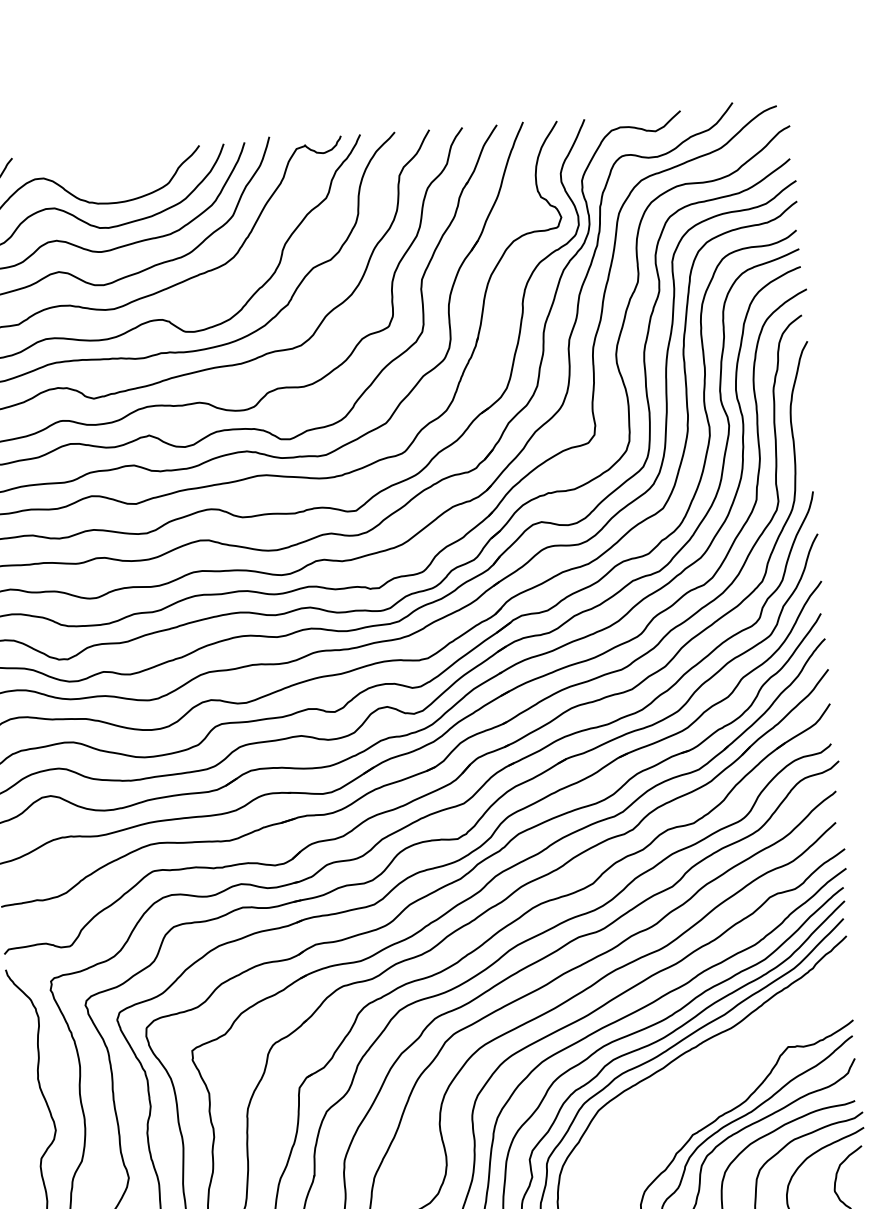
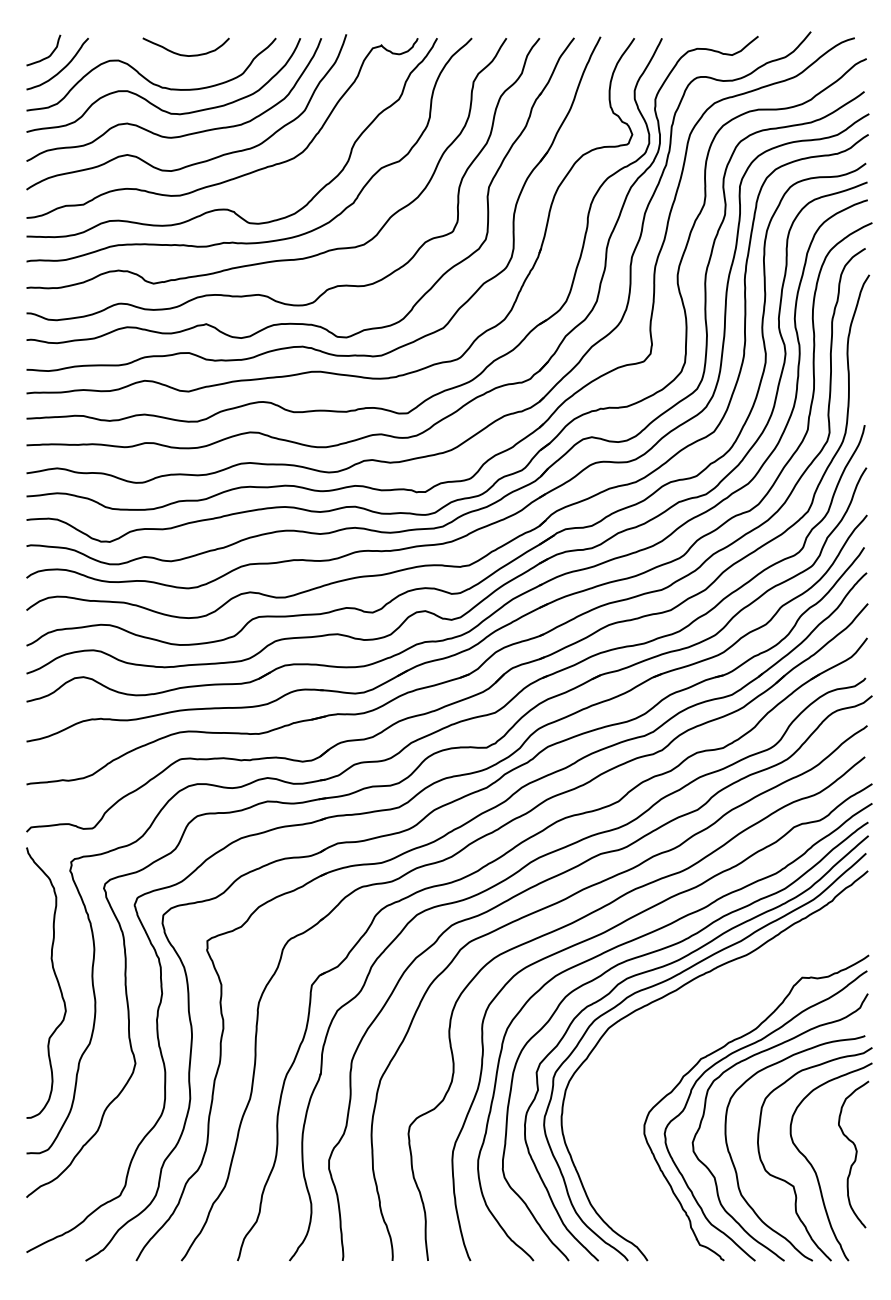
curve: (110, 167) -> (185, 54), added

